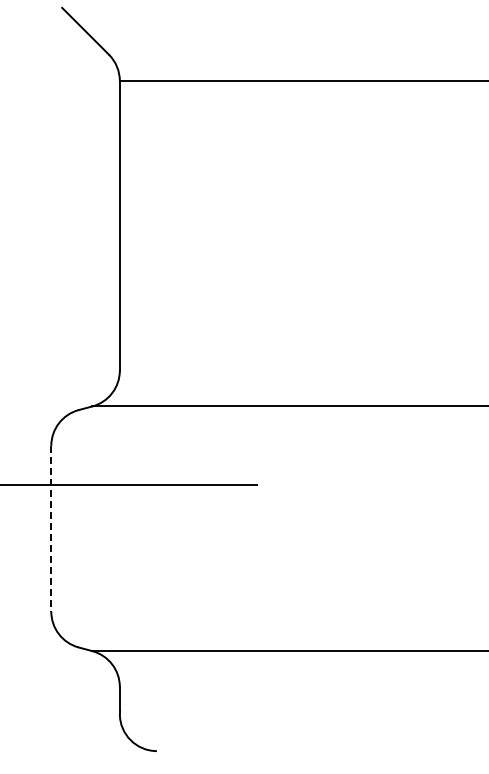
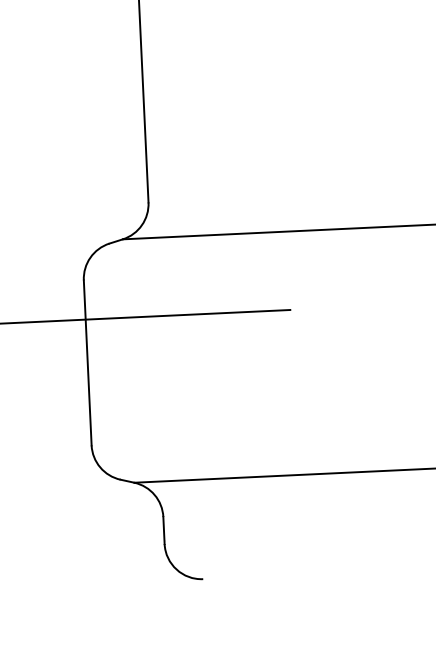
line: (51, 528) -> (87, 362), dashed -> solid

